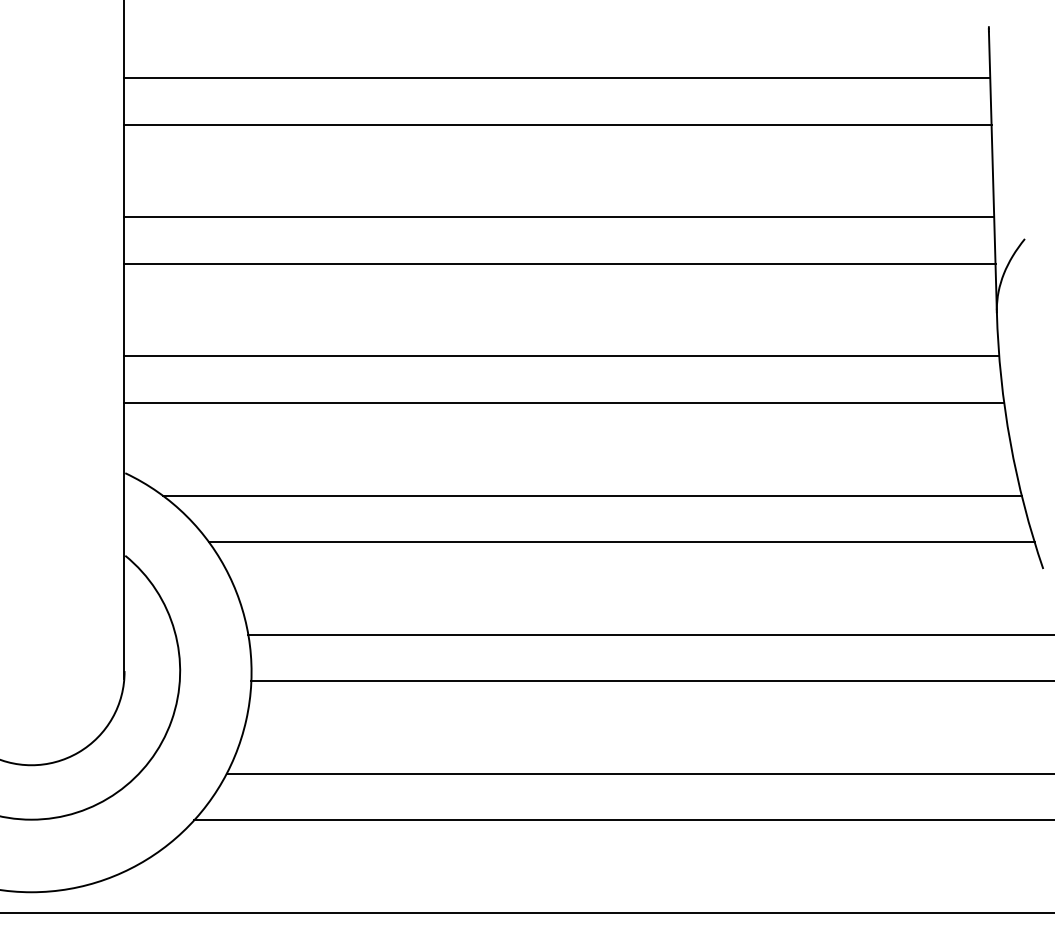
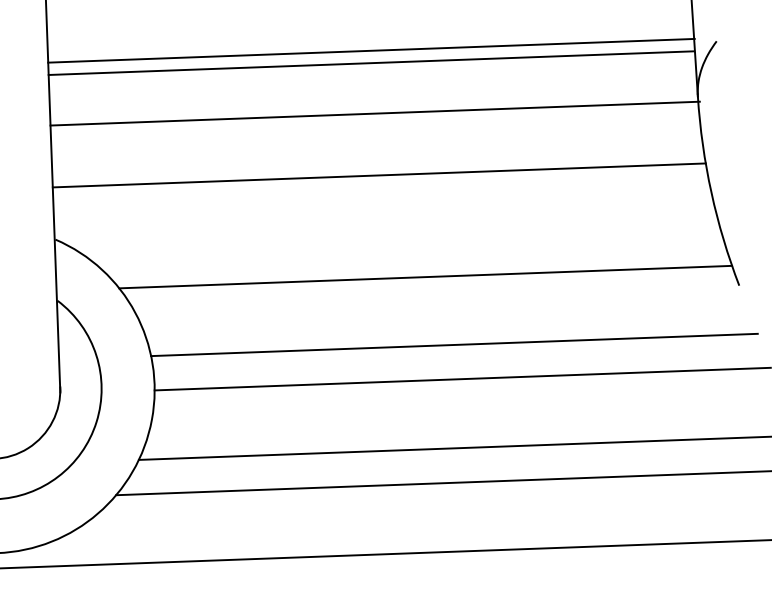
line: (559, 217) -> (371, 63), moved
line: (559, 263) -> (371, 50), moved
line: (561, 356) -> (374, 113), moved
line: (591, 495) -> (402, 243), removed

